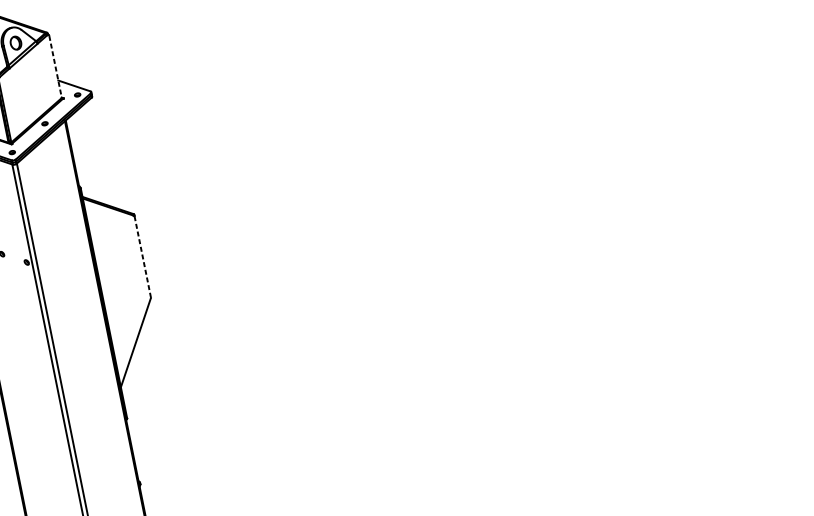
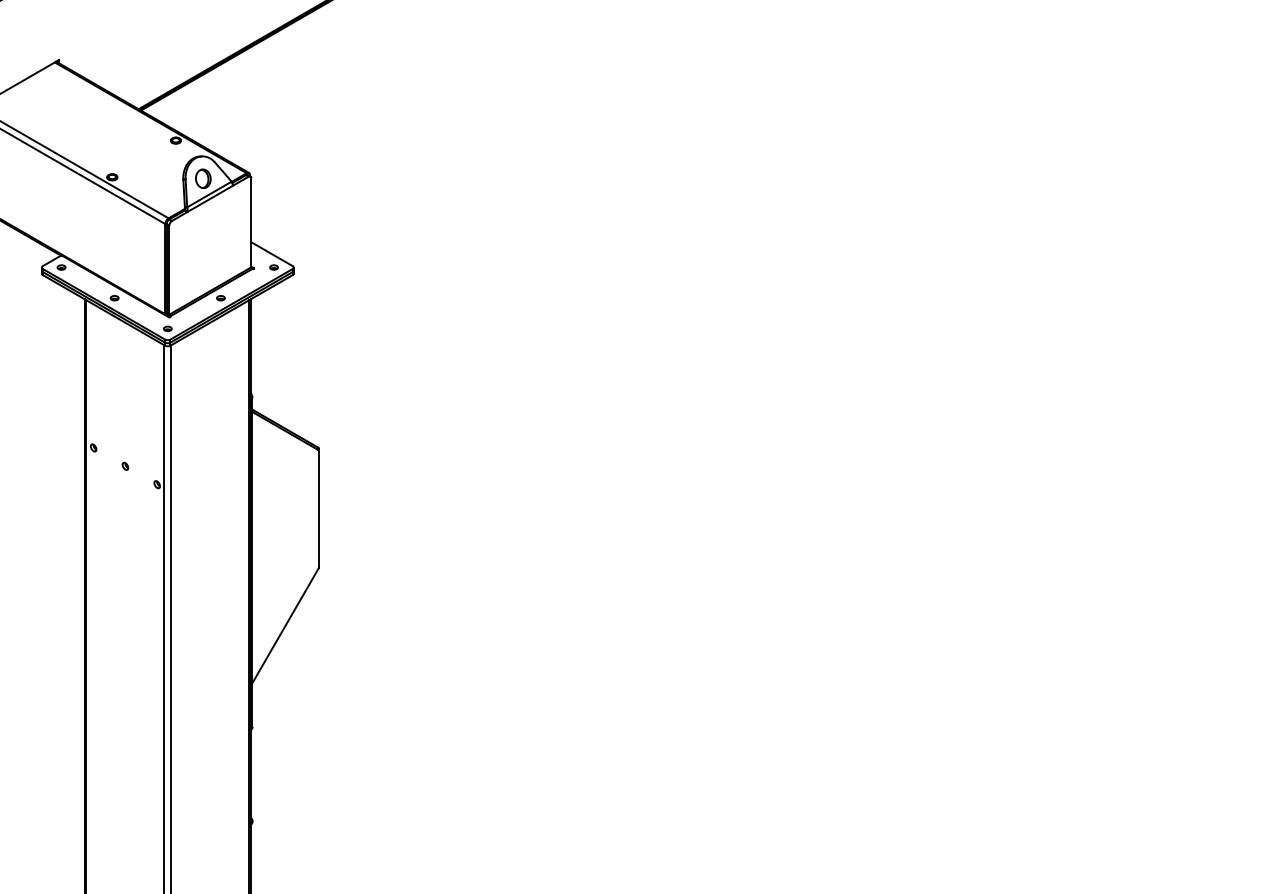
line: (55, 66) -> (251, 222), dashed -> solid
line: (142, 257) -> (318, 509), dashed -> solid

